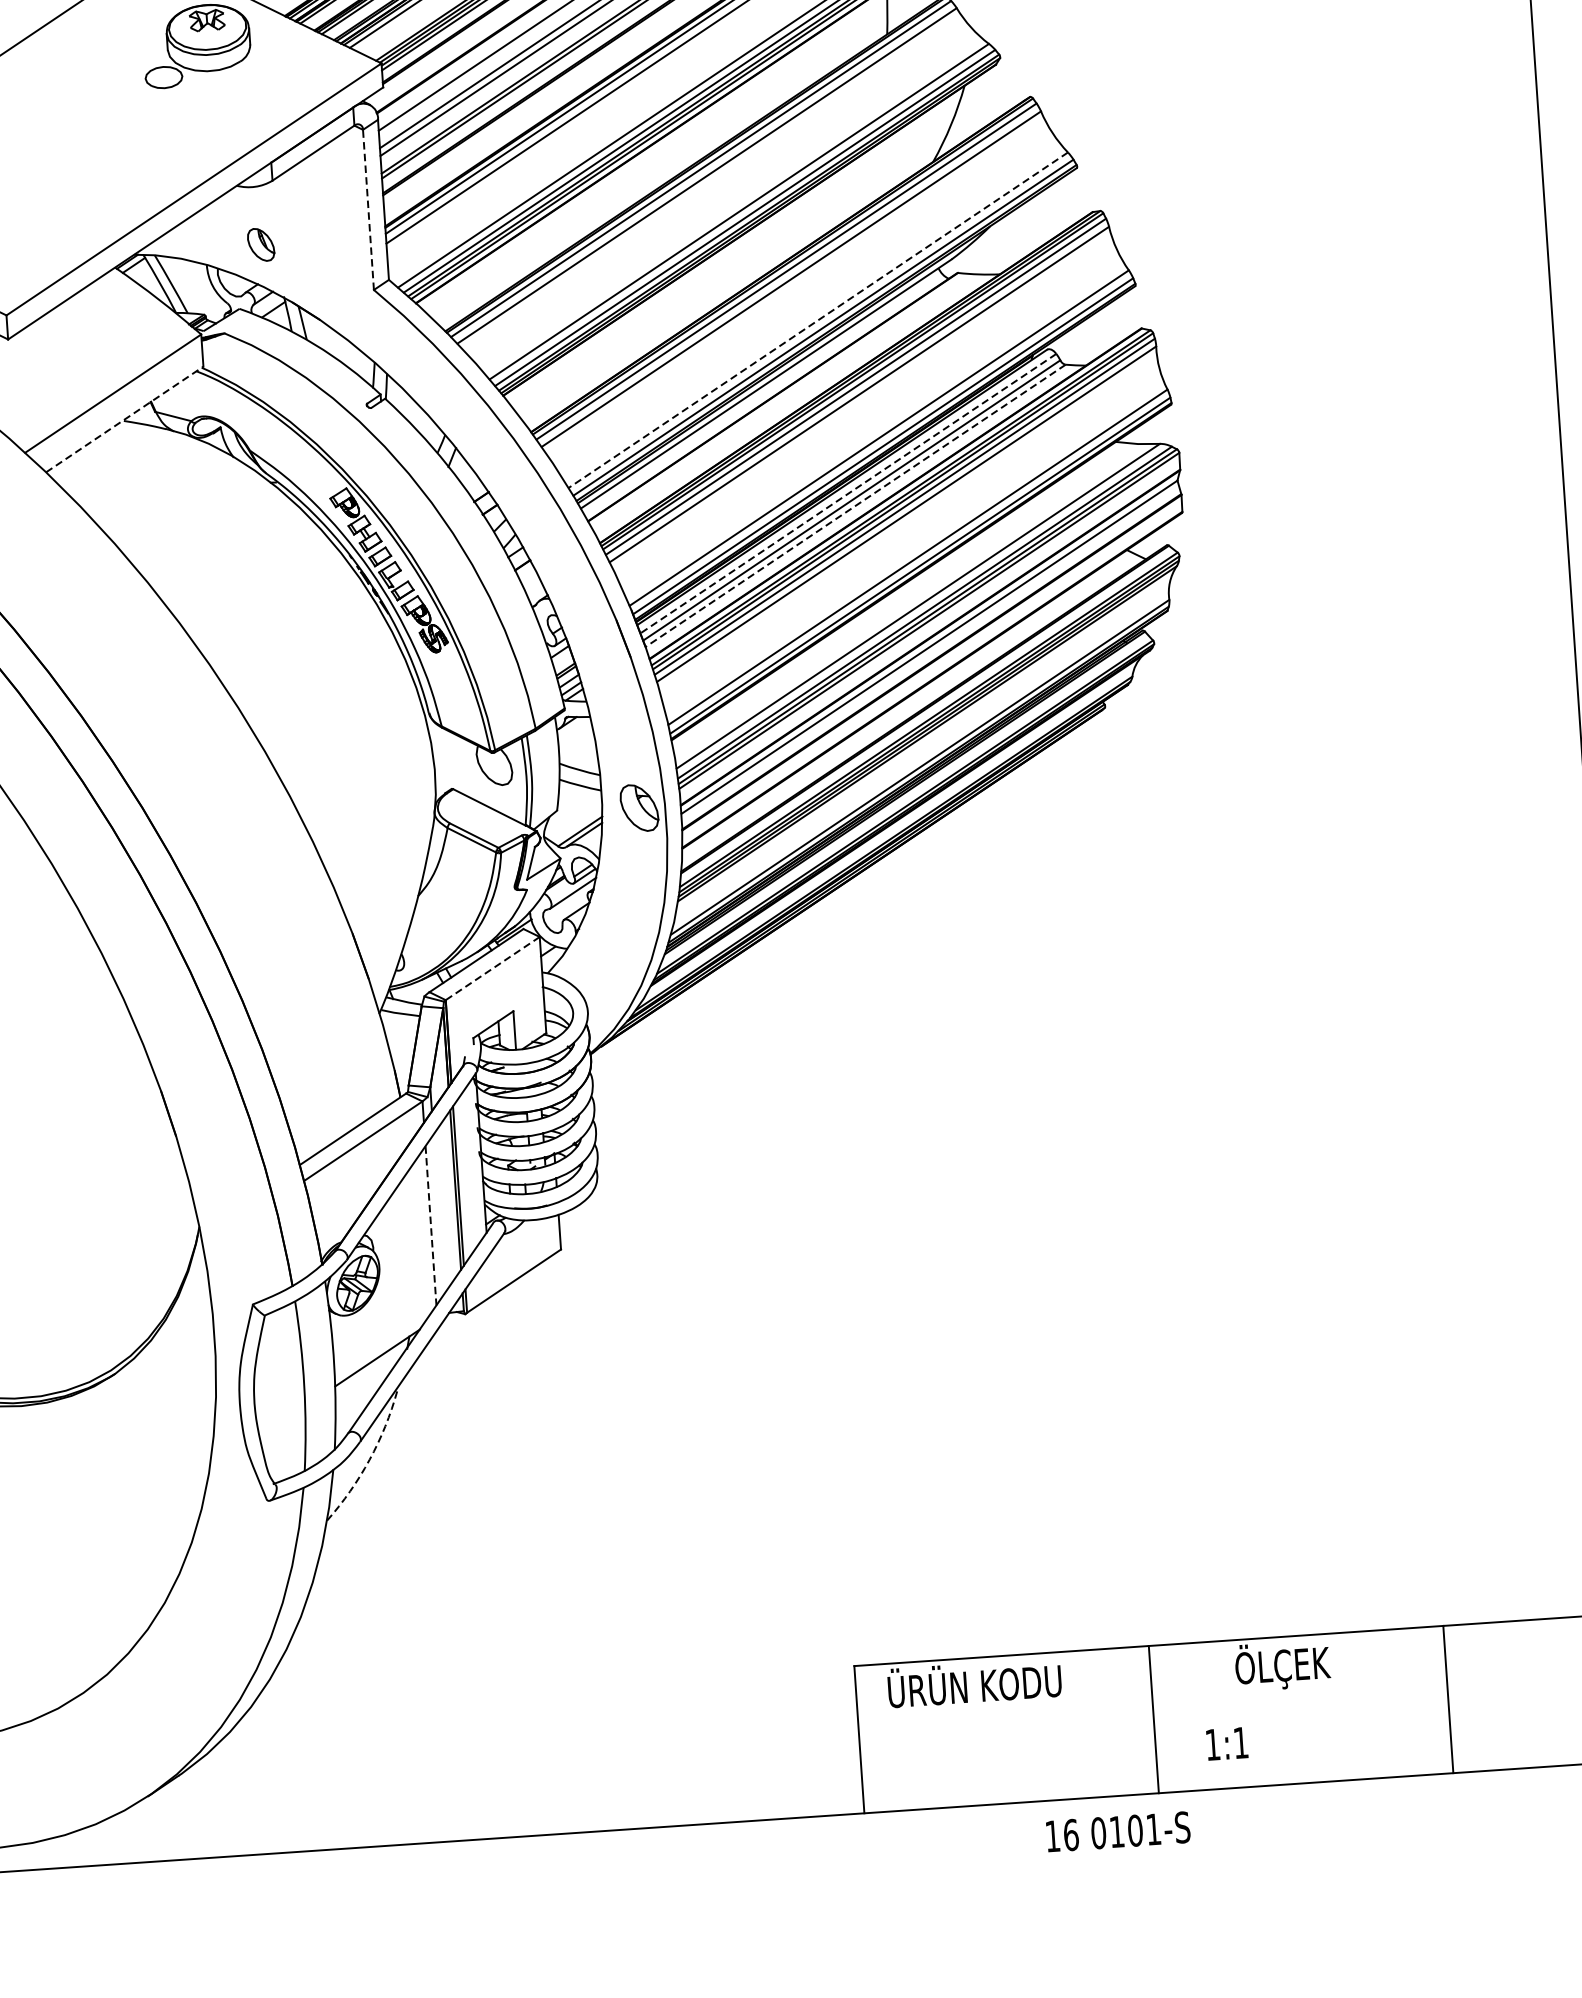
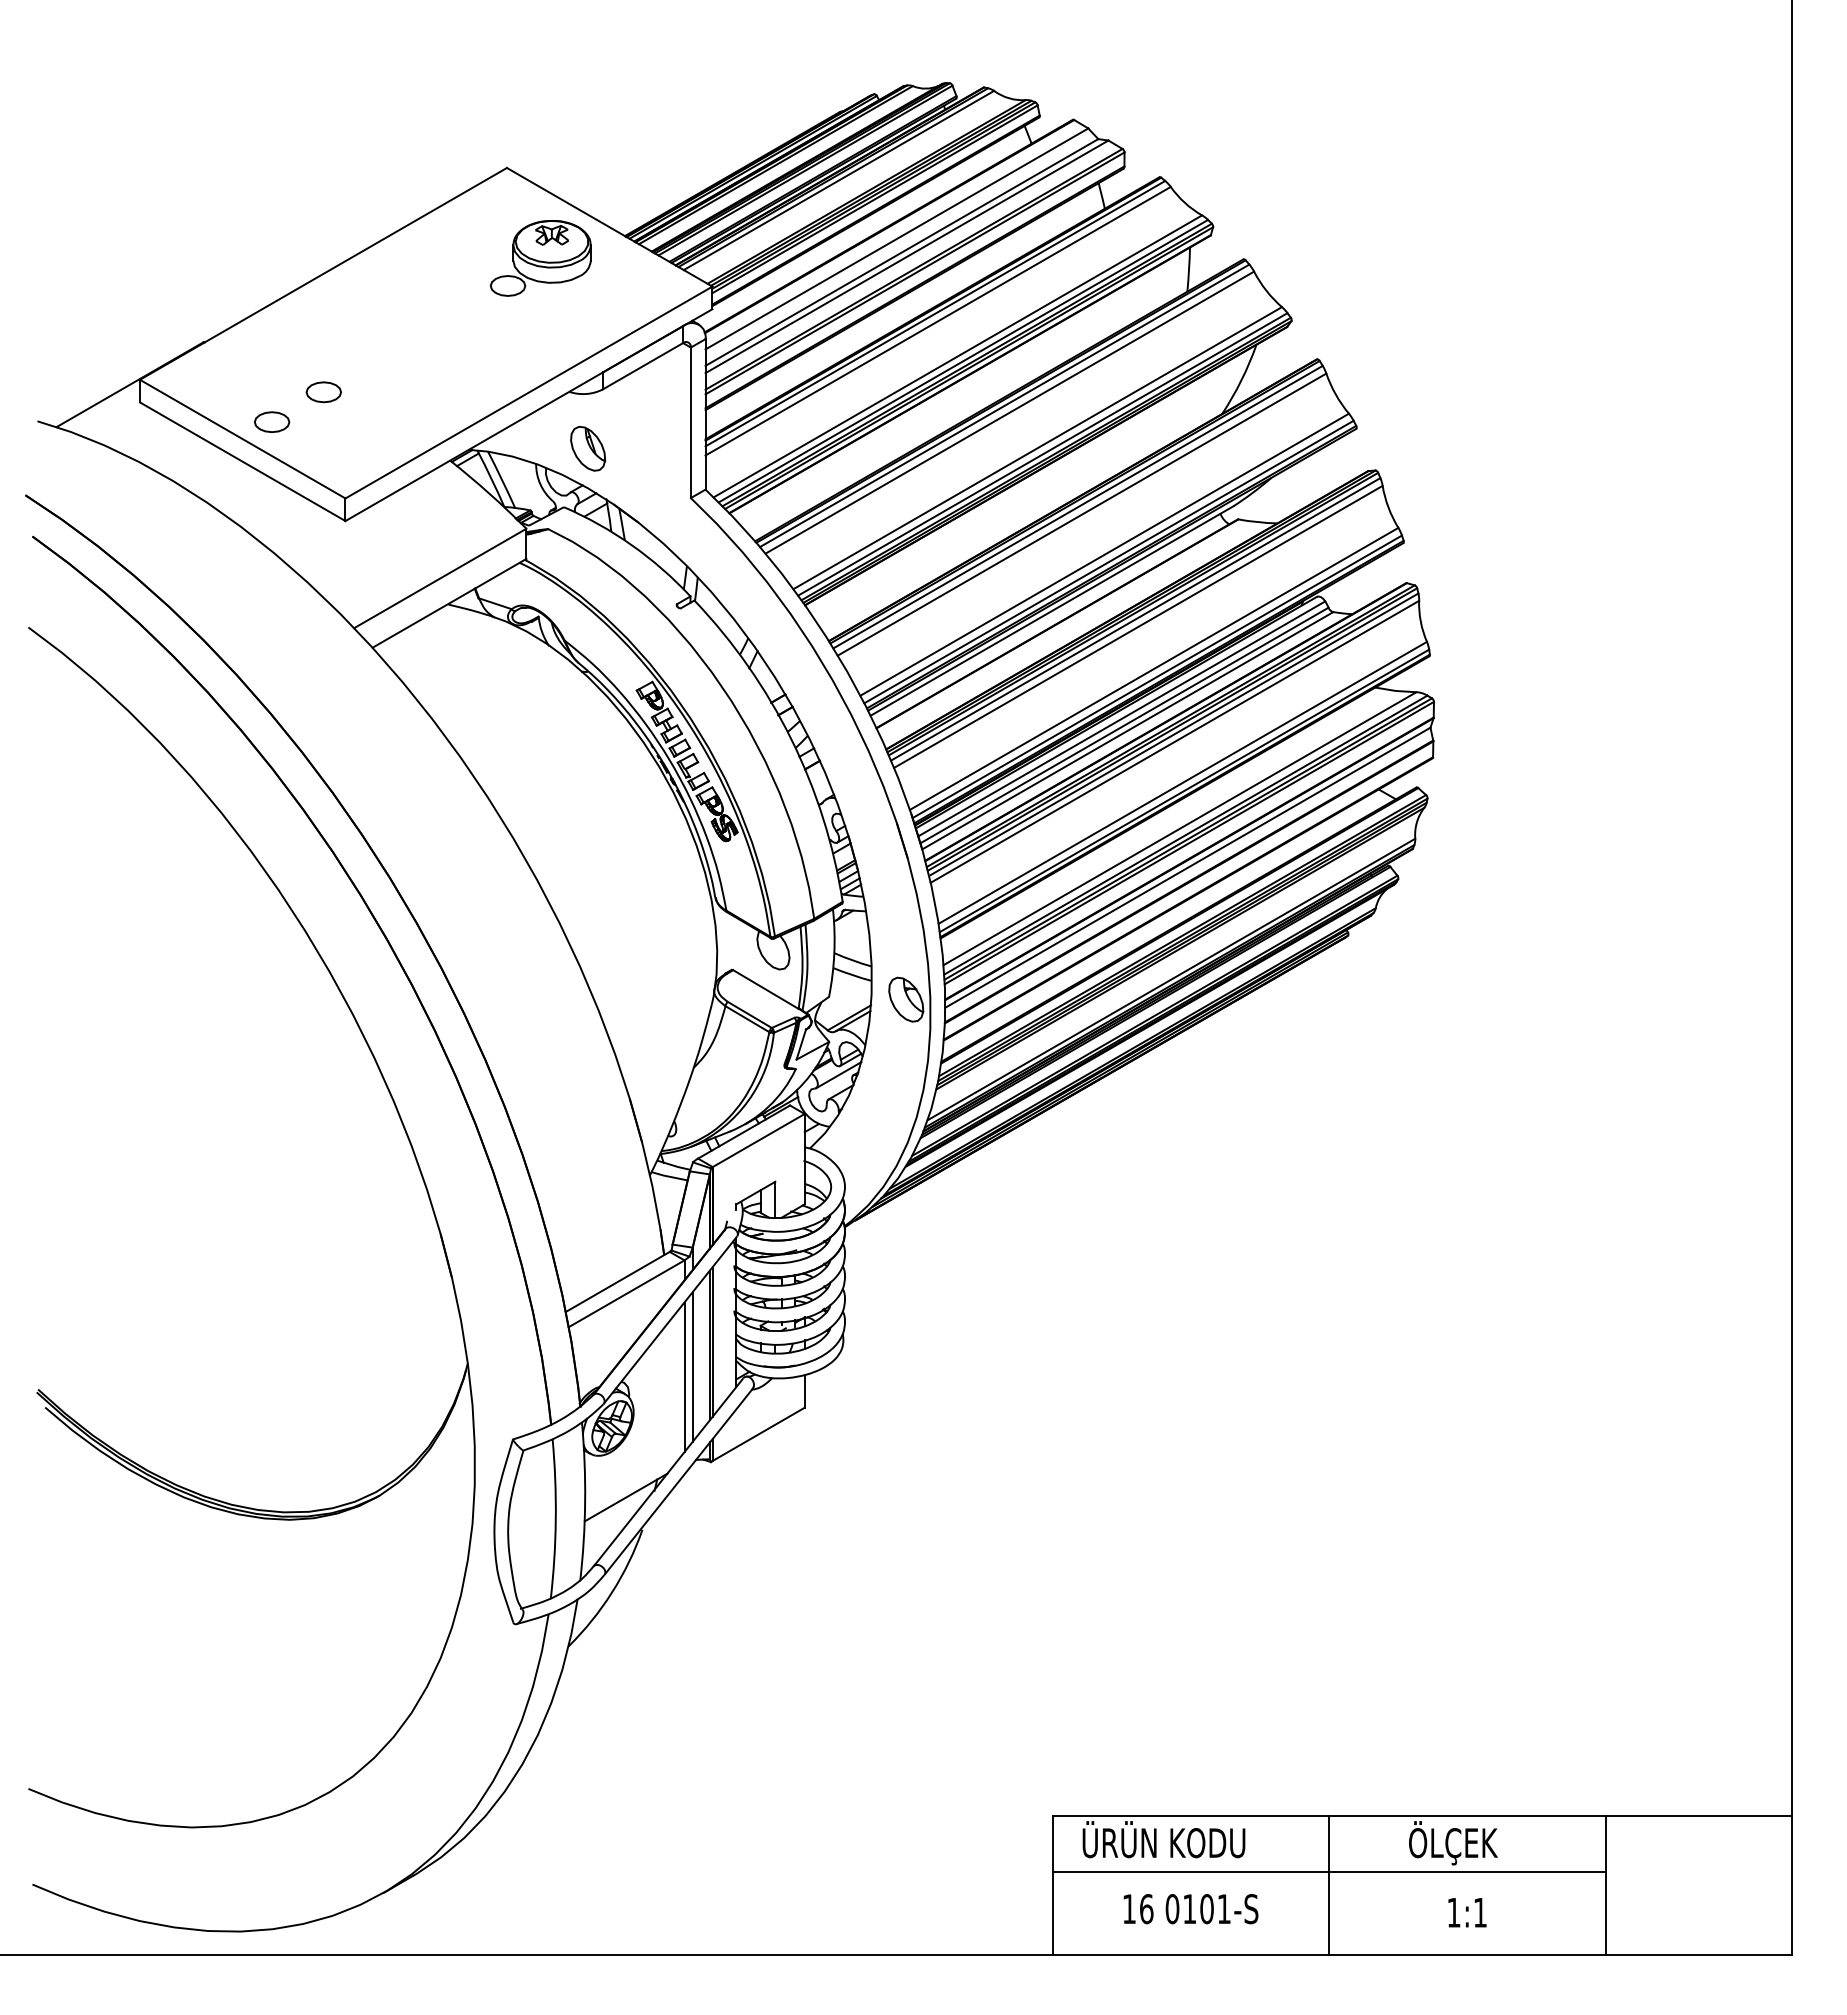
line: (368, 209) -> (690, 422), dashed -> solid
part: (261, 244) -> (588, 448), size x1.43
line: (818, 319) -> (1104, 554), dashed -> solid
line: (124, 419) -> (449, 603), dashed -> solid
line: (848, 493) -> (1121, 718), dashed -> solid
line: (855, 506) -> (1127, 731), dashed -> solid
line: (492, 968) -> (758, 1140), dashed -> solid
line: (438, 1213) -> (692, 1366), added
line: (430, 1226) -> (684, 1377), dashed -> solid
arc: (369, 1460) -> (612, 1592), dashed -> solid
line: (1153, 1704) -> (1329, 1871), added
text: (1227, 1743) -> (1467, 1912), moved
text: (1117, 1832) -> (1190, 1909), moved

